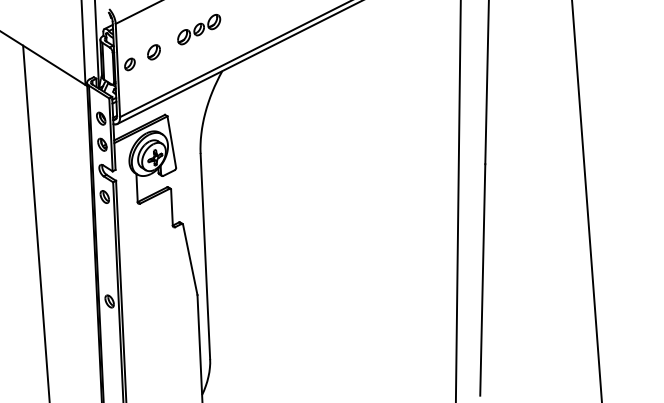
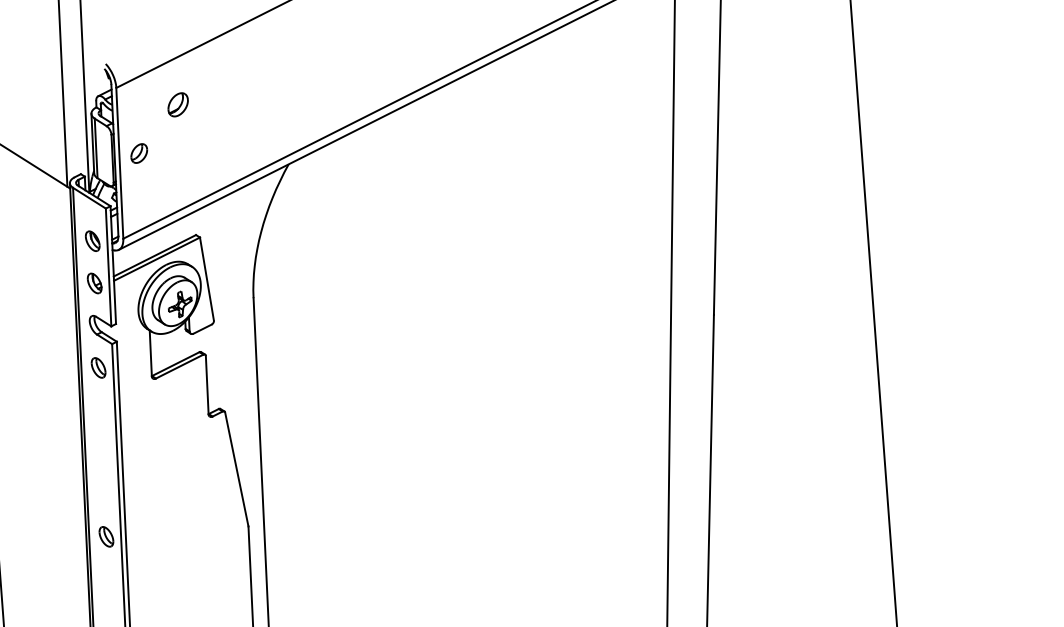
part: (199, 29) -> (251, 97), removed
part: (153, 52) -> (177, 105), moved

